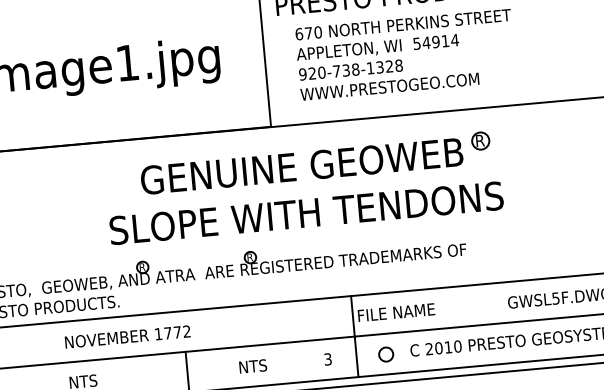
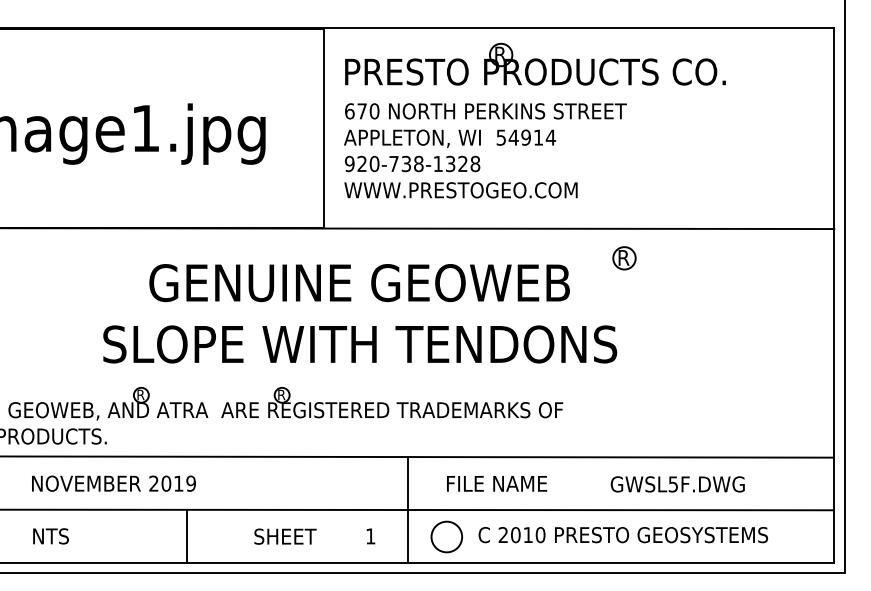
text: (405, 54) -> (485, 150), moved
part: (480, 141) -> (624, 258), moved
text: (396, 312) -> (497, 483), moved
text: (172, 332) -> (172, 483), 1772 -> 2019
circle: (386, 354) -> (446, 536), size x1.67
text: (327, 359) -> (370, 536), 3 -> 1
text: (262, 365) -> (285, 536), NTS -> SHEET

